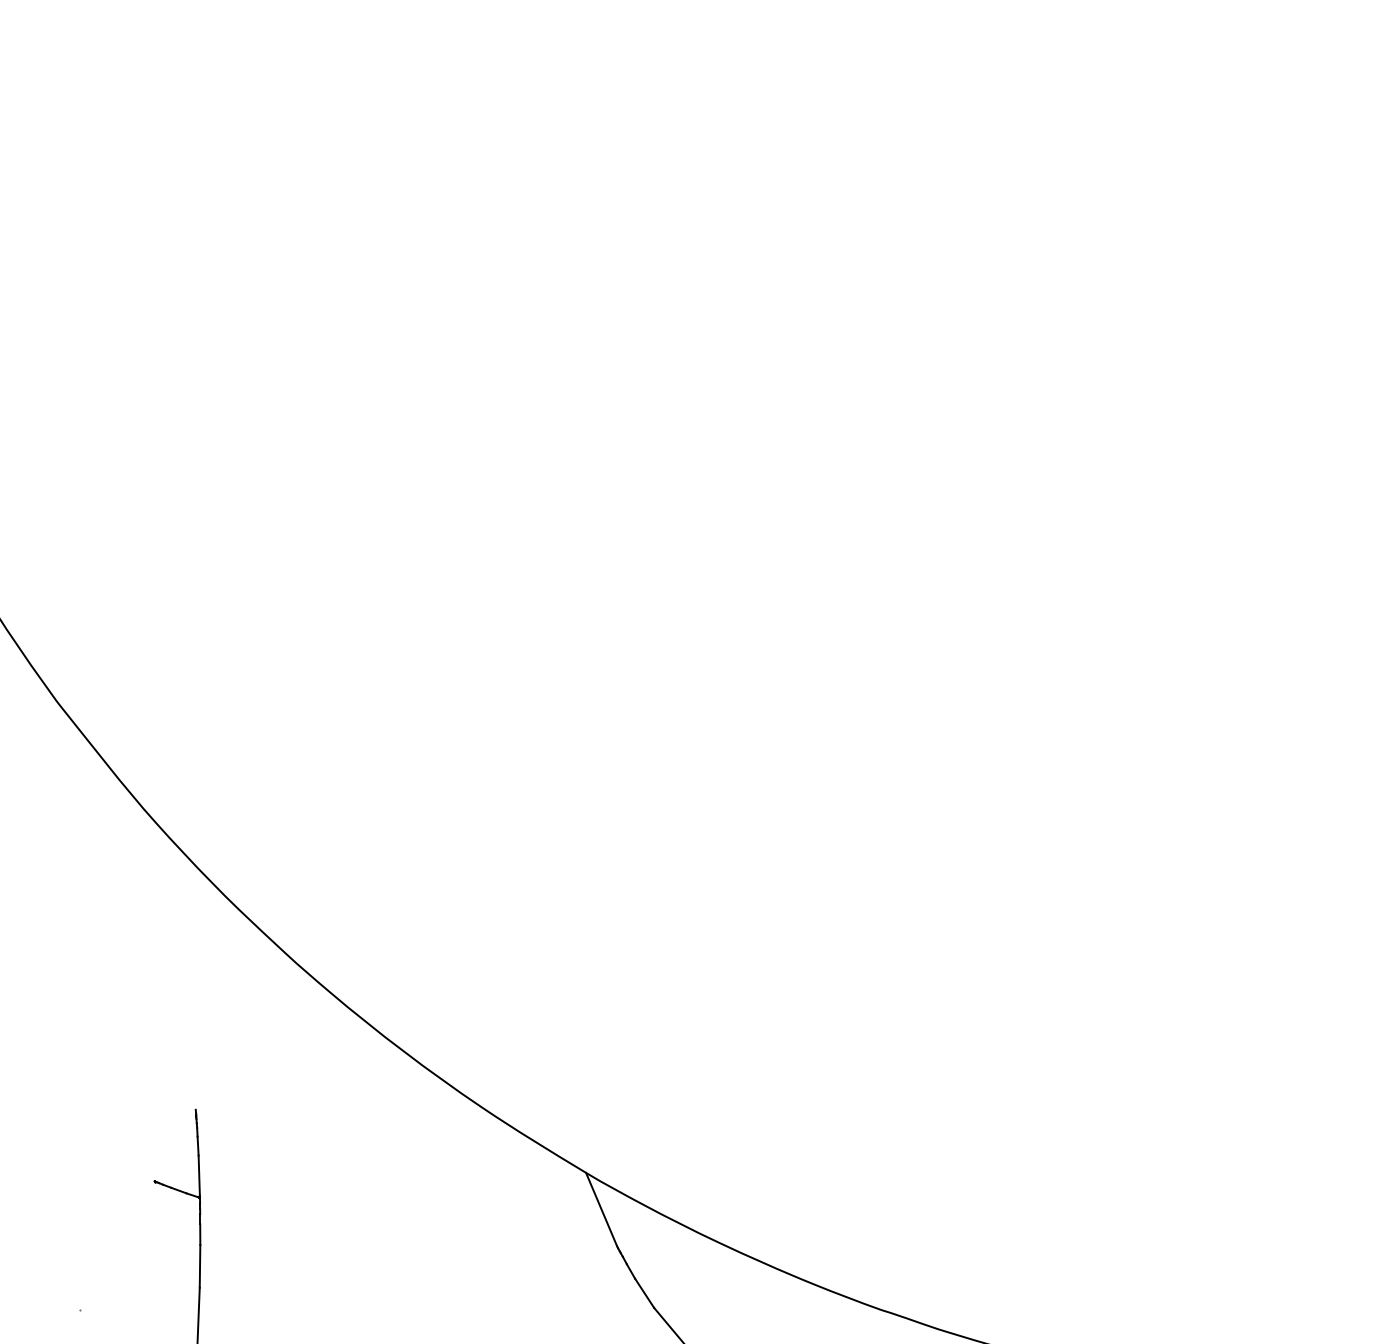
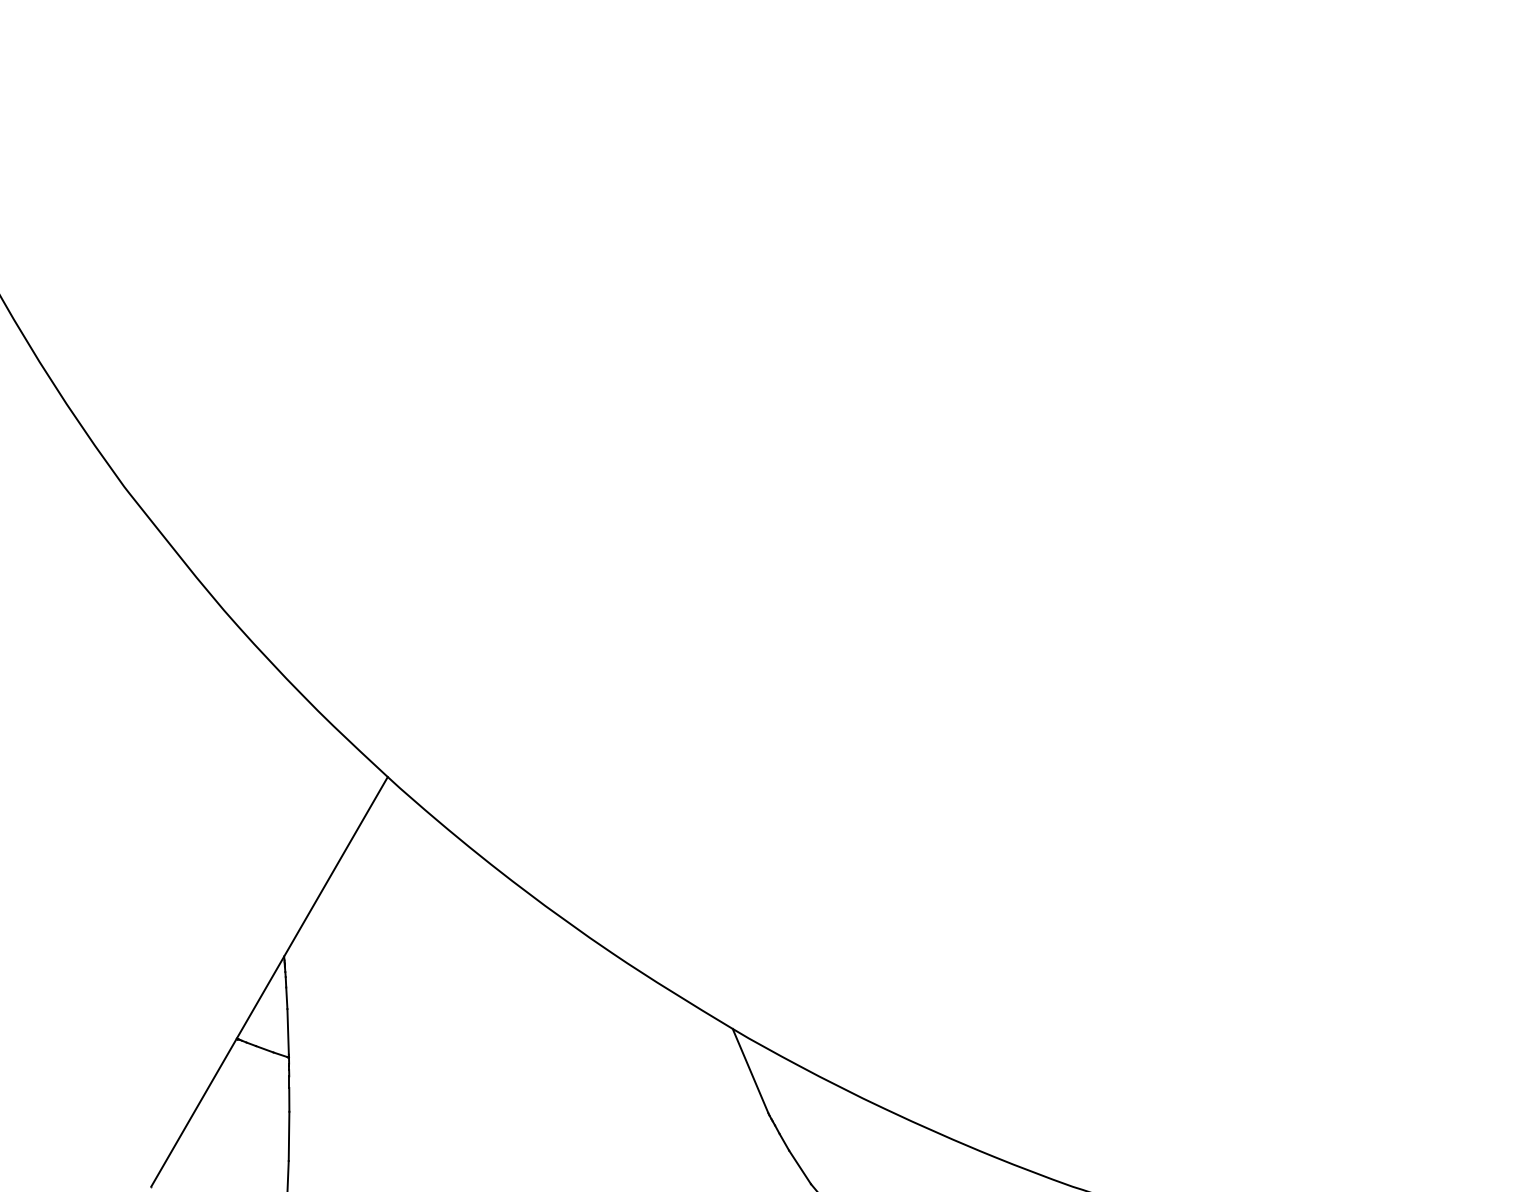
line: (182, 1131) -> (268, 981), added

